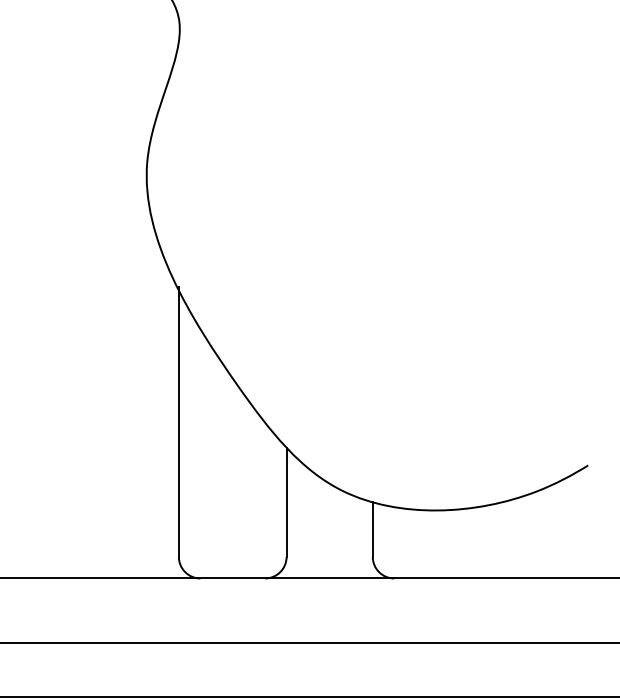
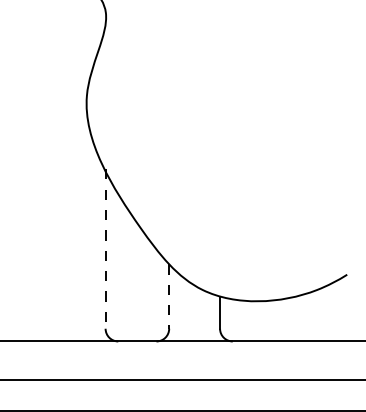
line: (178, 422) -> (105, 249), solid -> dashed
line: (287, 504) -> (169, 297), solid -> dashed

